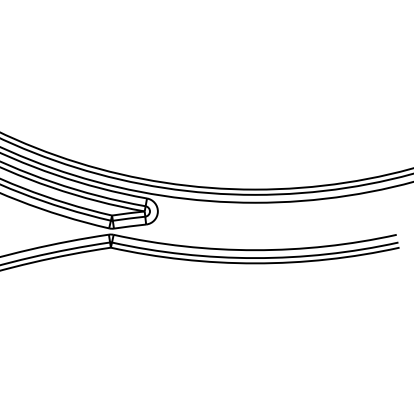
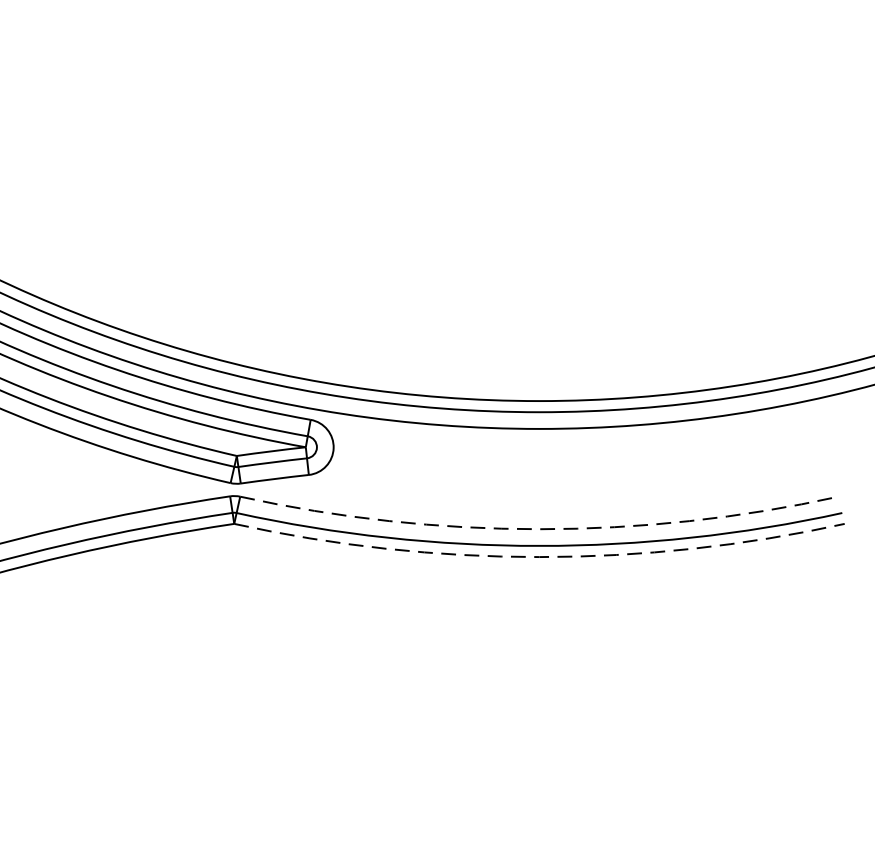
arc: (255, 250) -> (540, 529), solid -> dashed
arc: (255, 263) -> (540, 557), solid -> dashed

